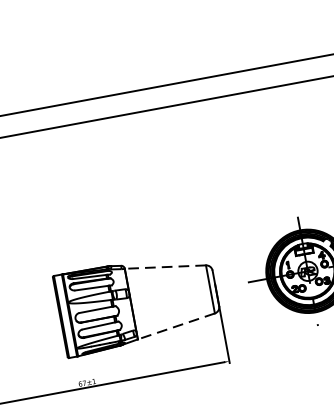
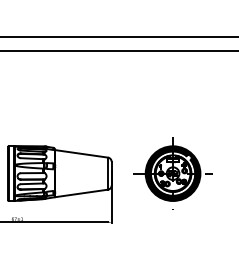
line: (165, 266) -> (81, 153), dashed -> solid
line: (176, 326) -> (81, 193), dashed -> solid

